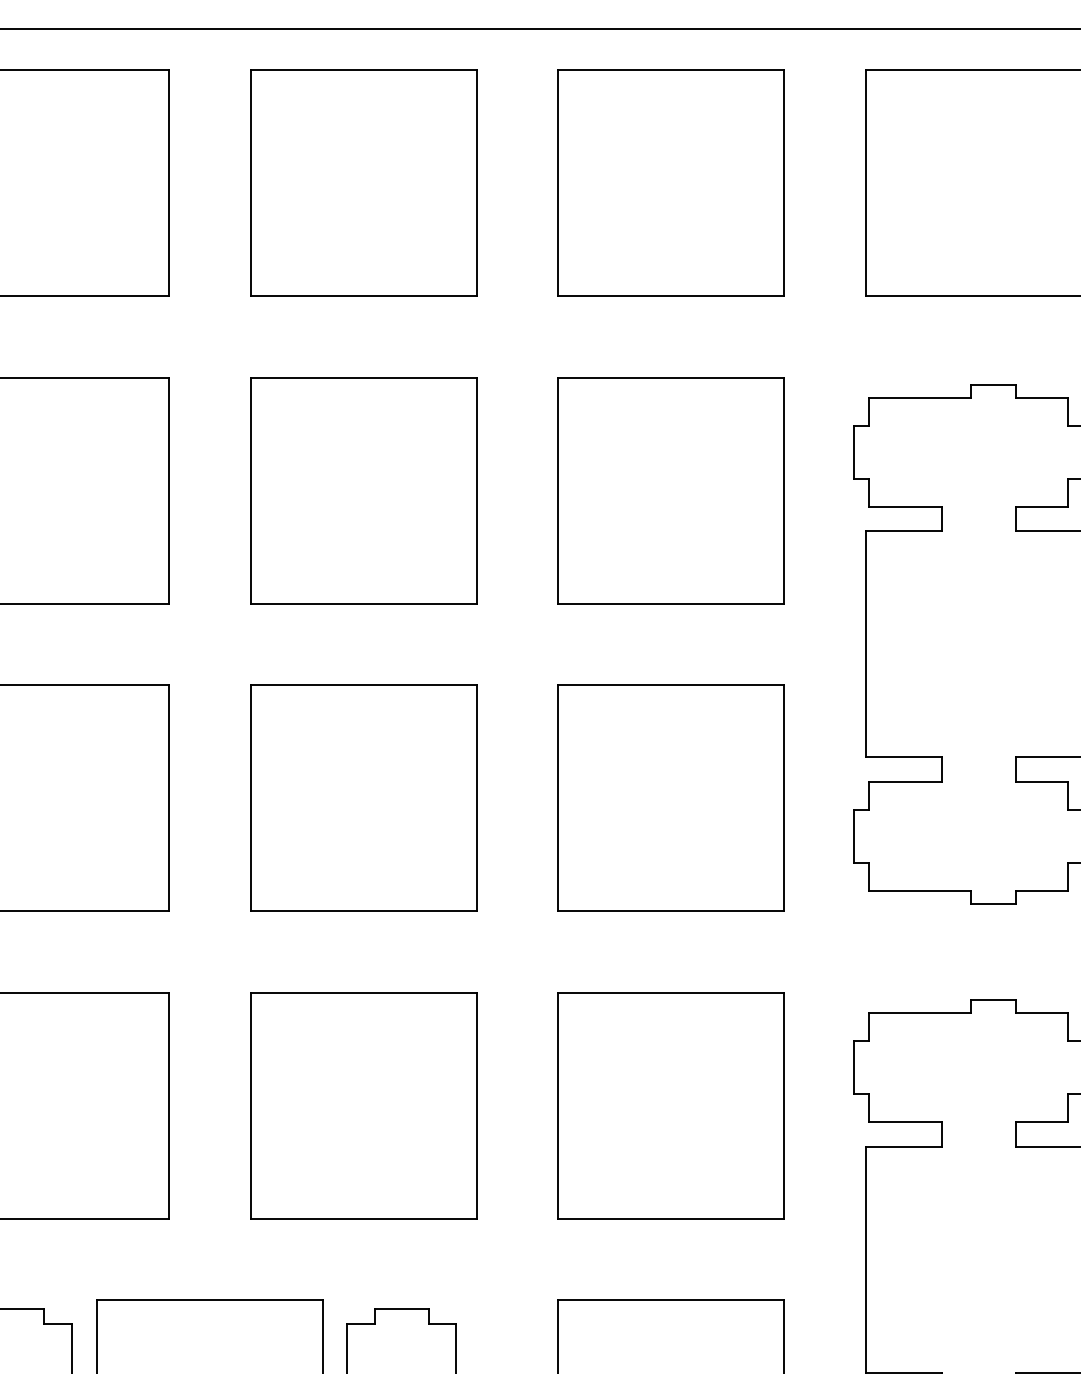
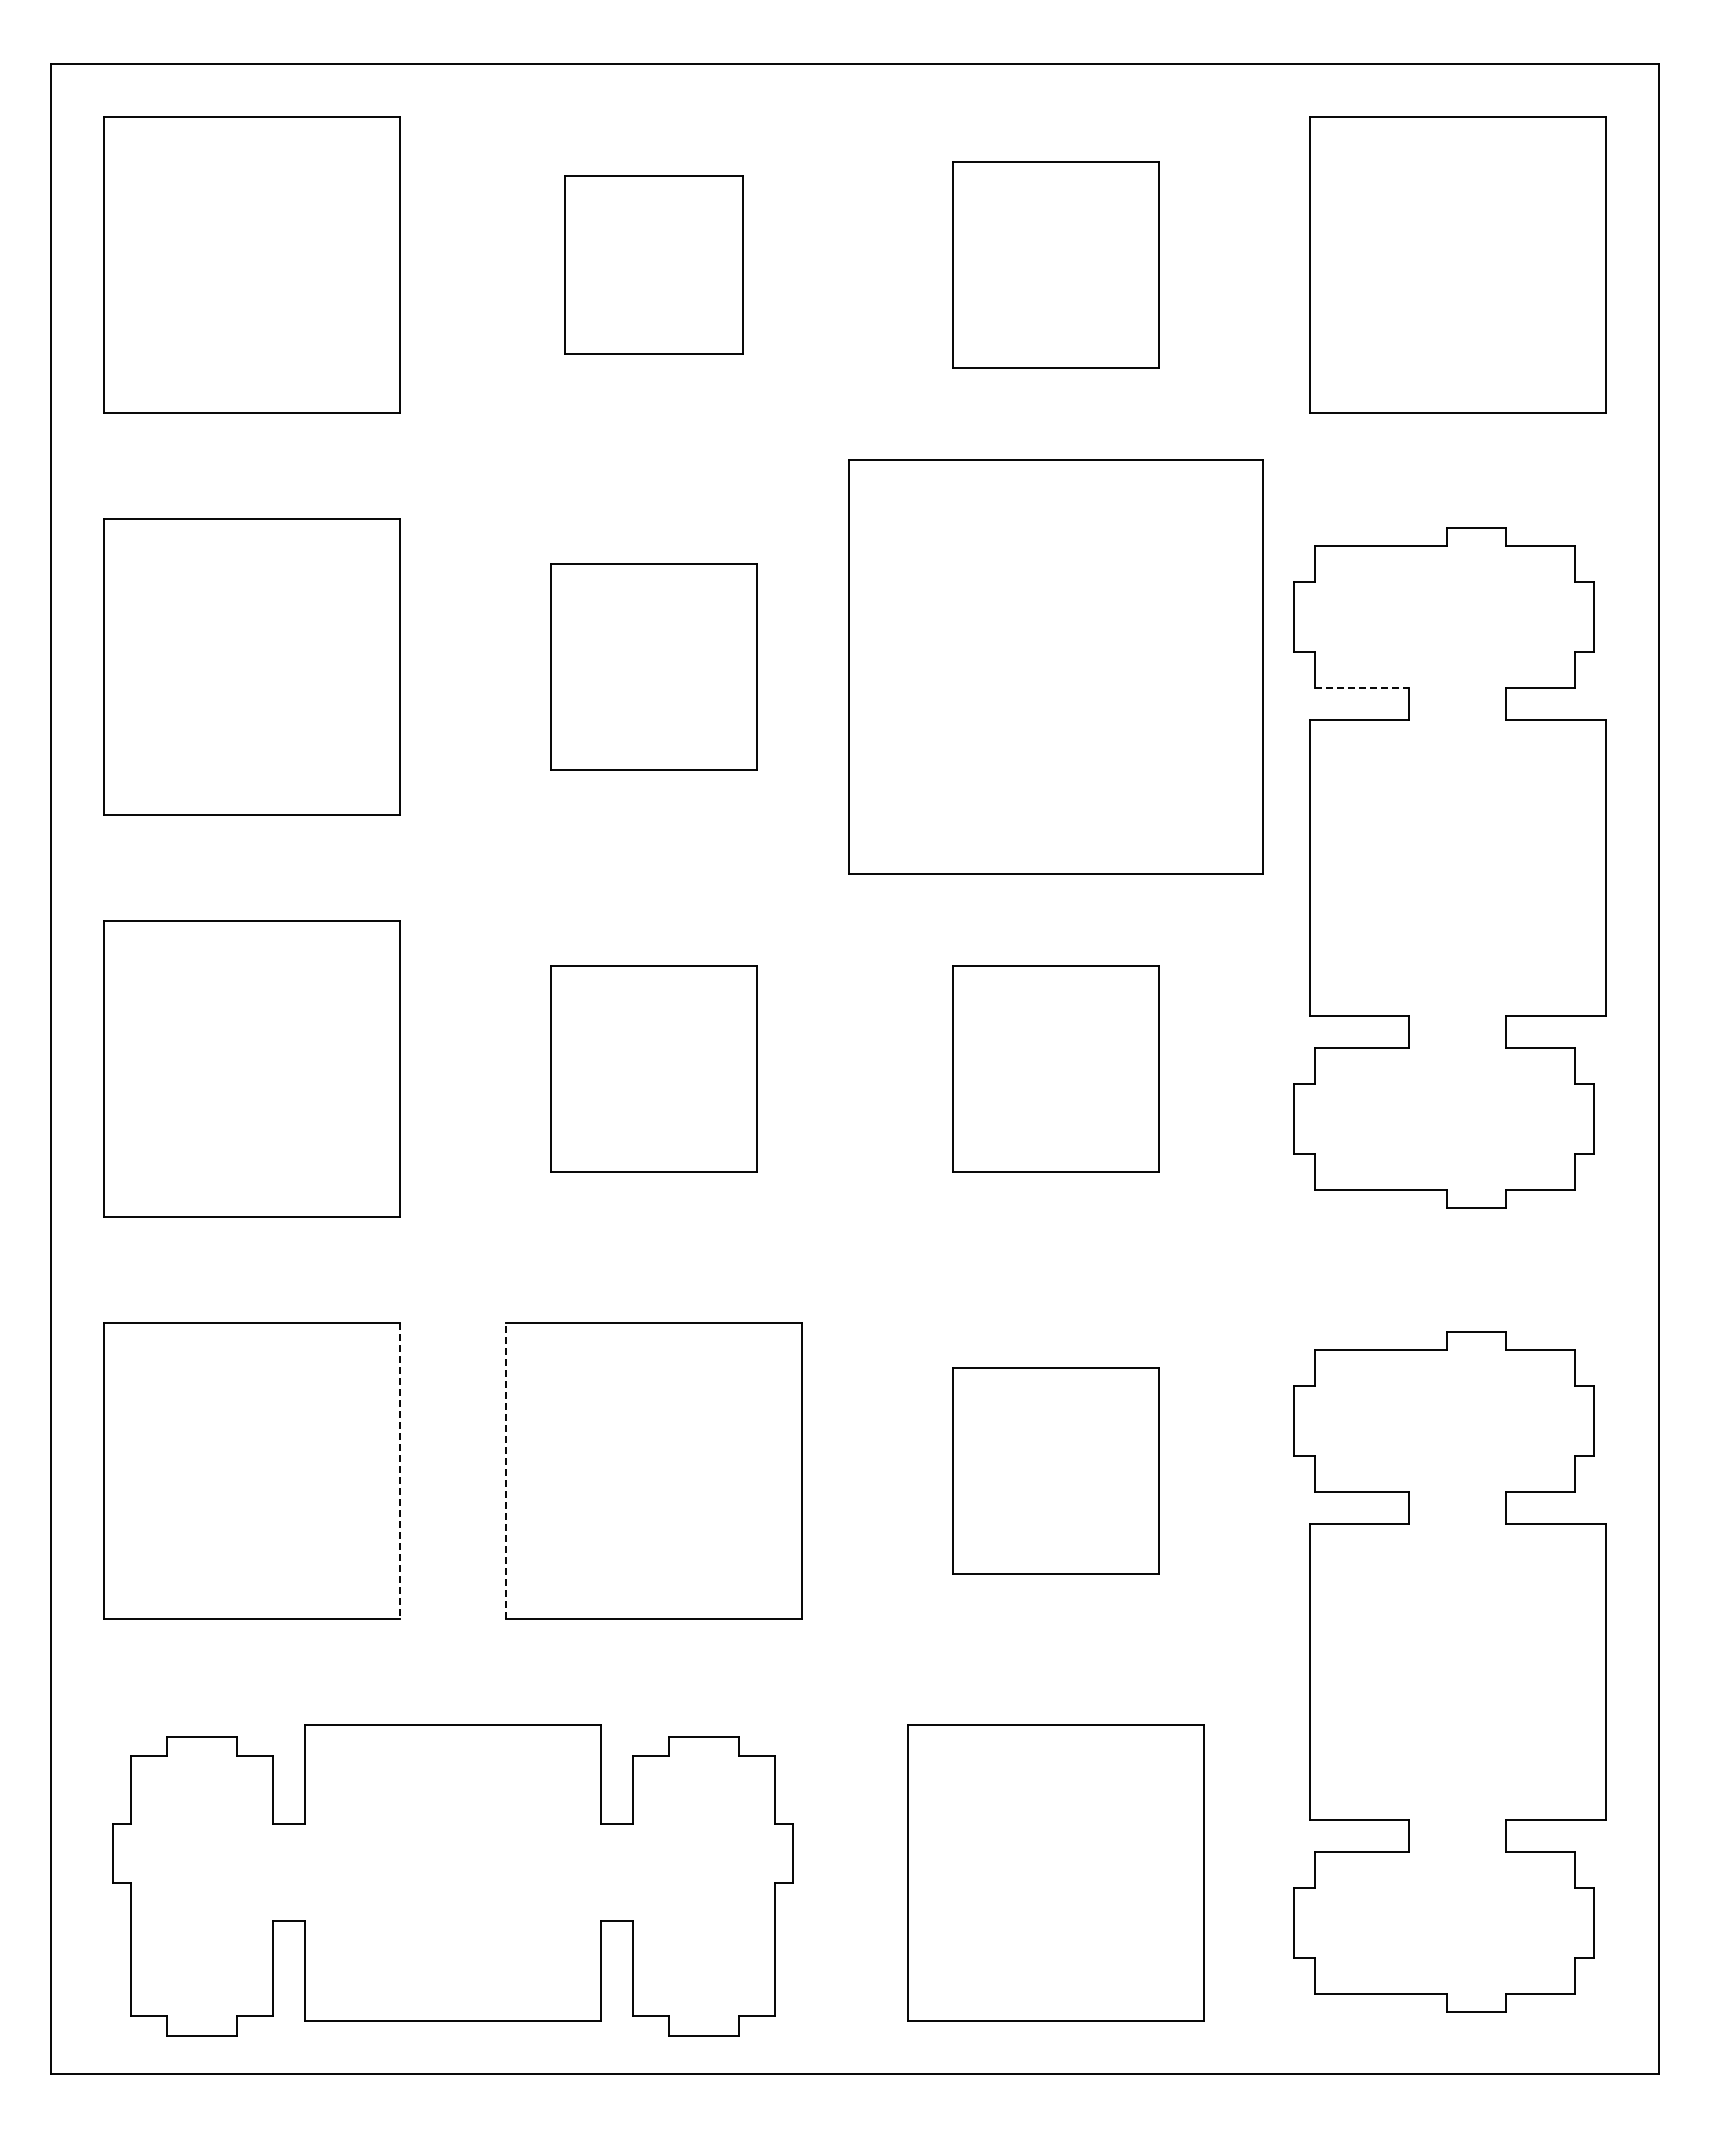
part: (363, 182) -> (653, 264), size x0.6
part: (670, 182) -> (1055, 264), size x0.7
part: (363, 490) -> (653, 666), size x0.7
part: (670, 490) -> (1055, 666), size x1.4
line: (905, 507) -> (1362, 688), solid -> dashed
part: (363, 797) -> (653, 1068), size x0.7
part: (670, 797) -> (1055, 1068), size x0.7
line: (168, 1105) -> (399, 1470), solid -> dashed
line: (250, 1105) -> (506, 1470), solid -> dashed
part: (670, 1105) -> (1055, 1470), size x0.7

